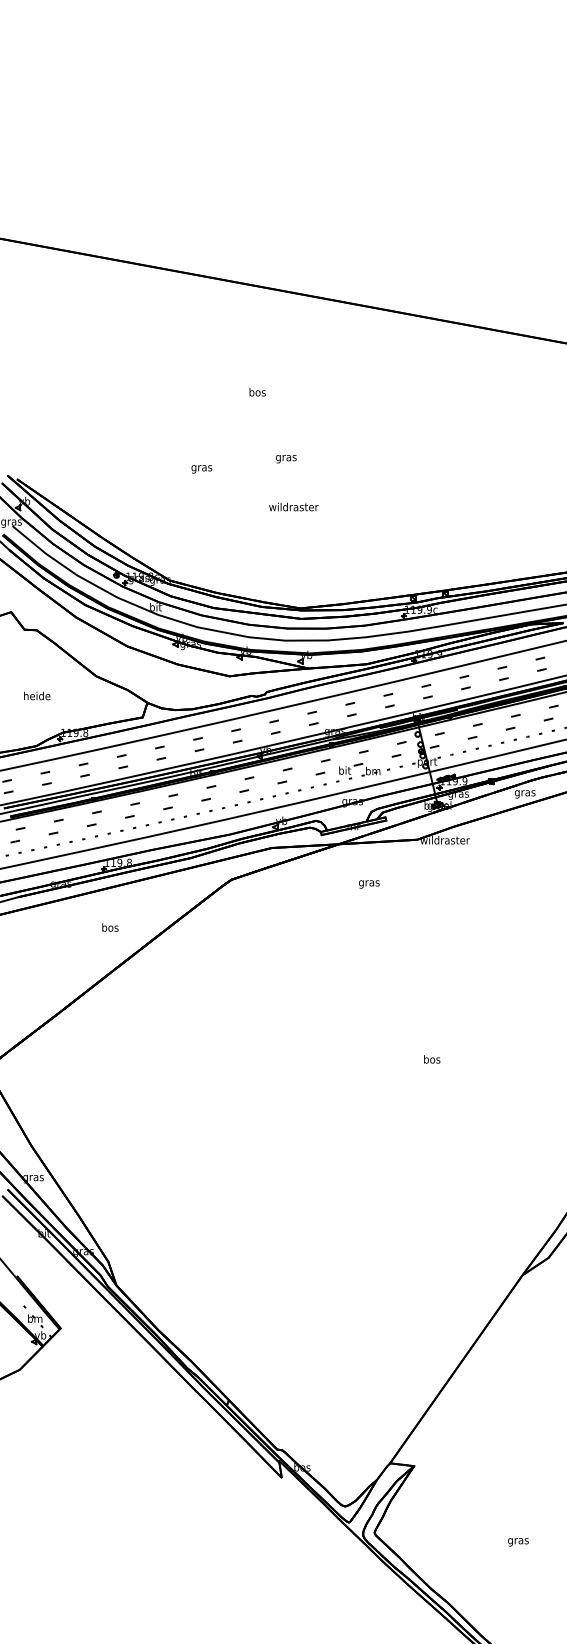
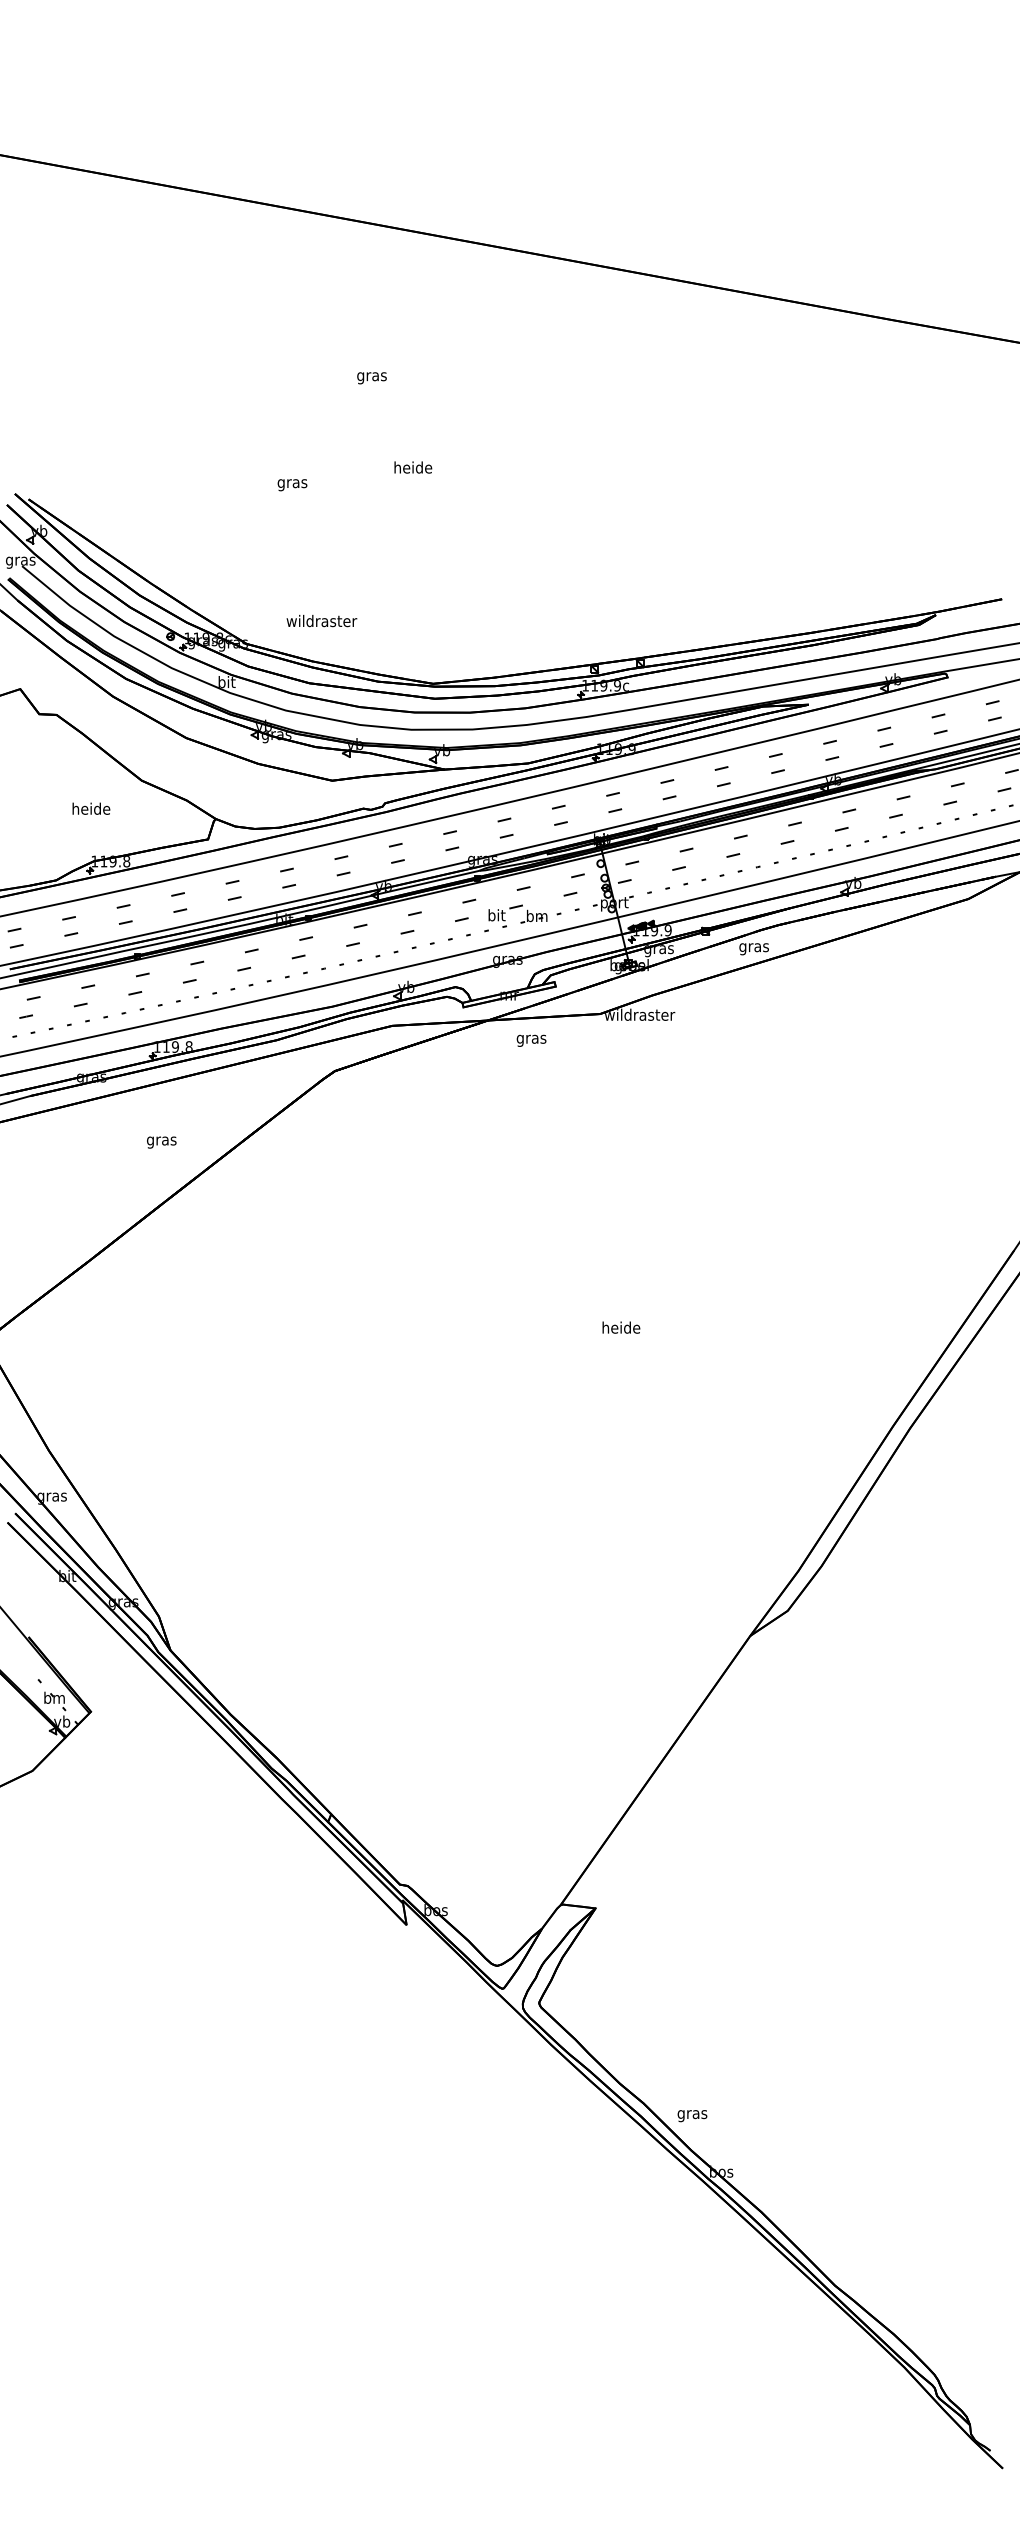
text: (257, 393) -> (371, 376), bos -> gras
text: (286, 457) -> (413, 468), gras -> heide
text: (293, 506) -> (321, 620), moved
text: (37, 695) -> (91, 808), moved
text: (369, 884) -> (531, 1040), moved
text: (110, 928) -> (161, 1140), bos -> gras
text: (432, 1059) -> (621, 1327), bos -> heide
text: (518, 1542) -> (692, 2116), moved

